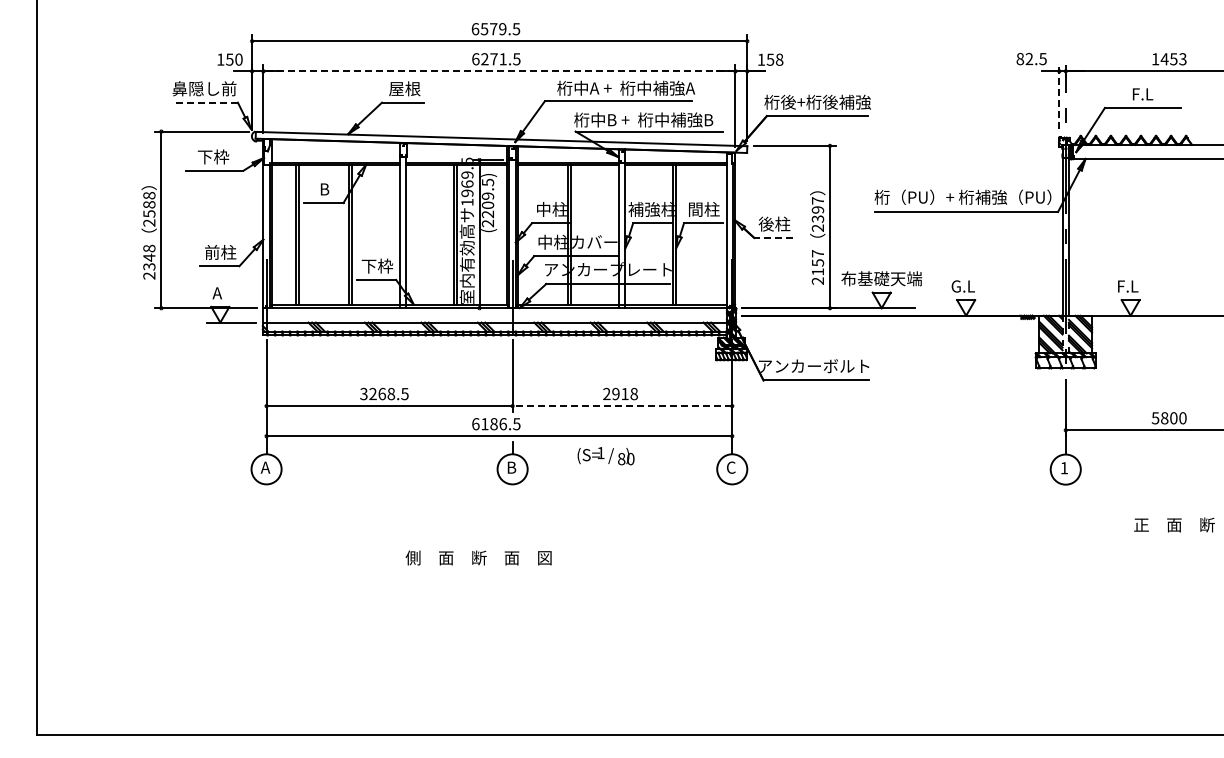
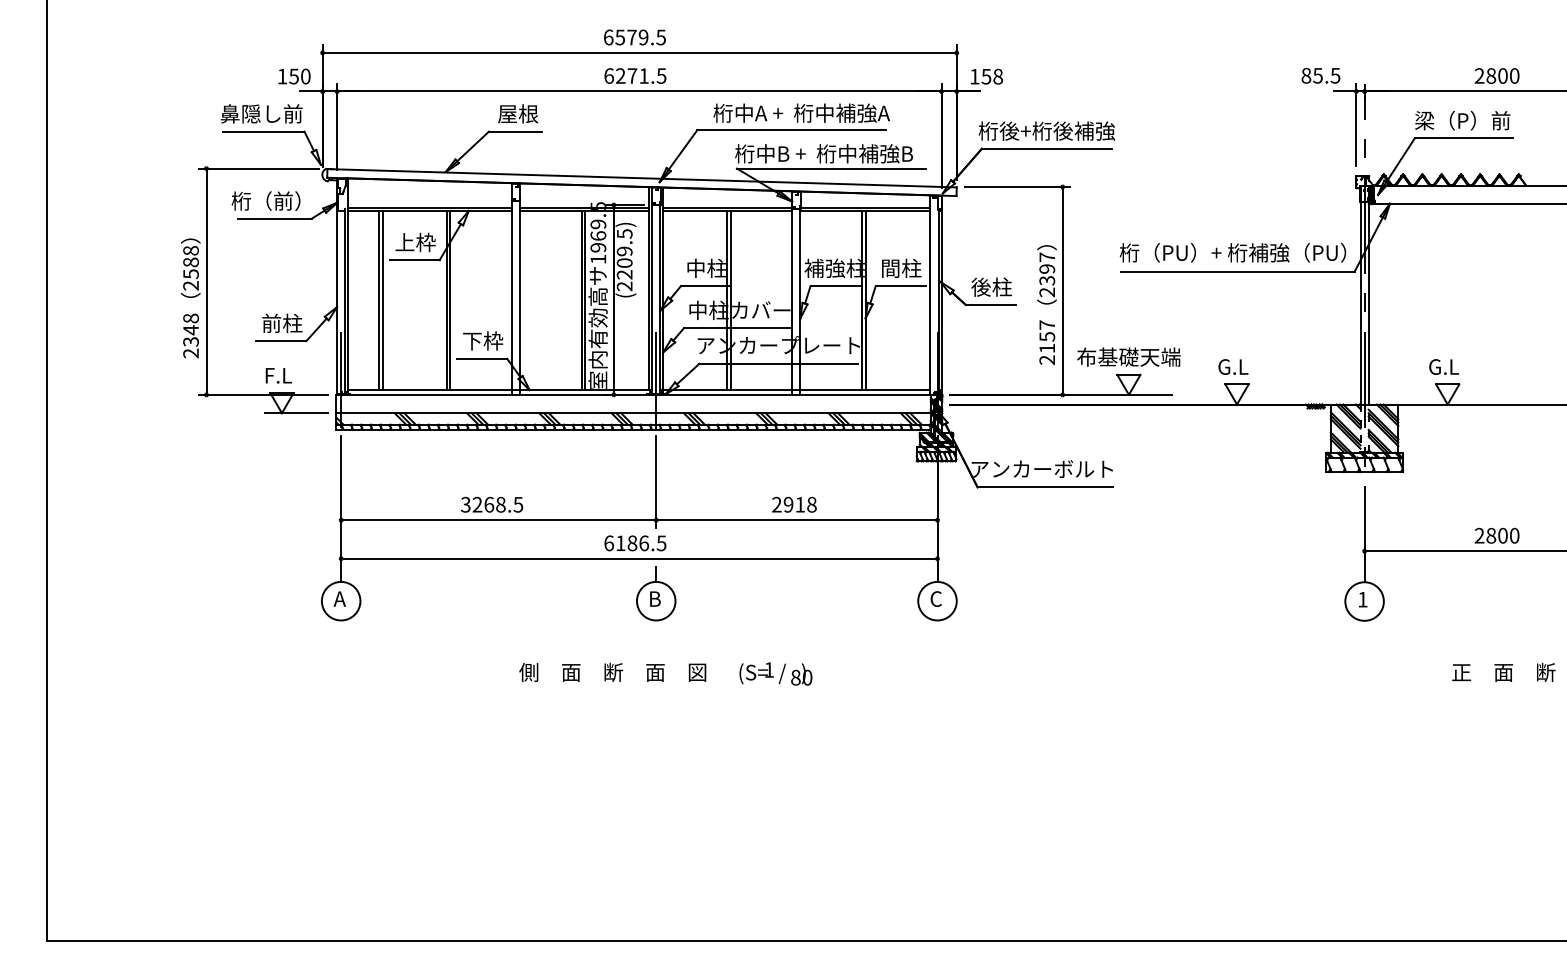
text: (1029, 58) -> (1318, 75), 82.5 -> 85.5
text: (1168, 59) -> (1496, 76), 1453 -> 2800
line: (498, 71) -> (638, 91), dashed -> solid
text: (1142, 93) -> (1462, 119), F.L -> 梁（P）前
line: (1059, 96) -> (1356, 123), dashed -> solid
line: (206, 102) -> (264, 131), dashed -> solid
text: (207, 156) -> (265, 200), 下枠 -> 桁（前）
text: (324, 188) -> (415, 241), B -> 上枠
line: (773, 237) -> (990, 304), dashed -> solid
text: (1127, 286) -> (1443, 367), F.L -> G.L
text: (217, 293) -> (278, 376), A -> F.L
line: (622, 406) -> (796, 520), dashed -> solid
text: (1155, 418) -> (1479, 536), 5800 -> 2800
text: (605, 456) -> (775, 674), moved
text: (478, 557) -> (612, 671), moved

